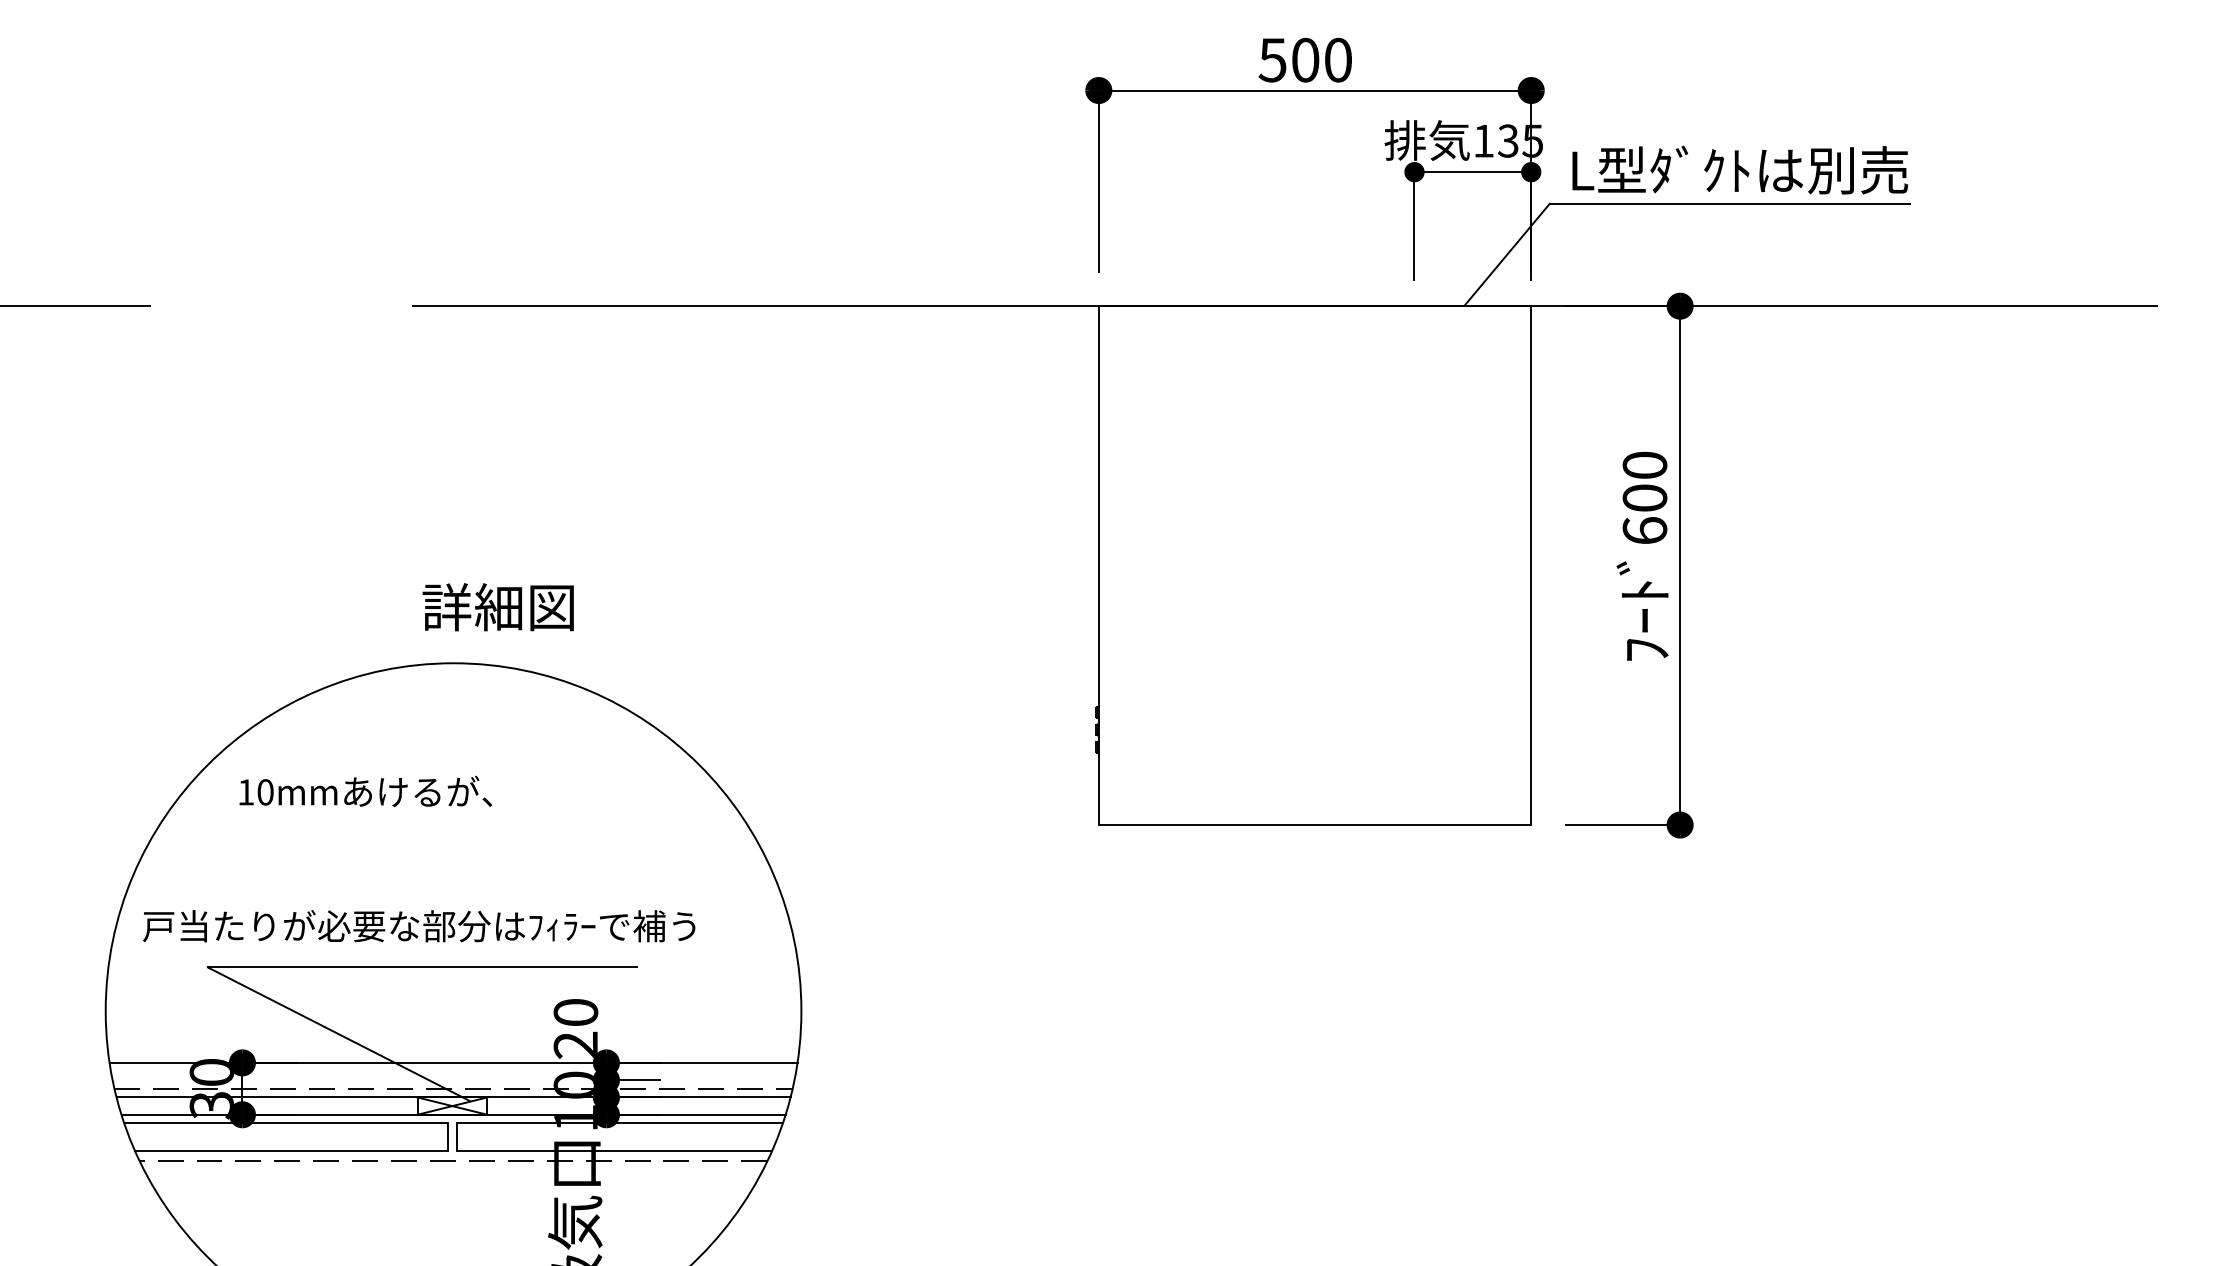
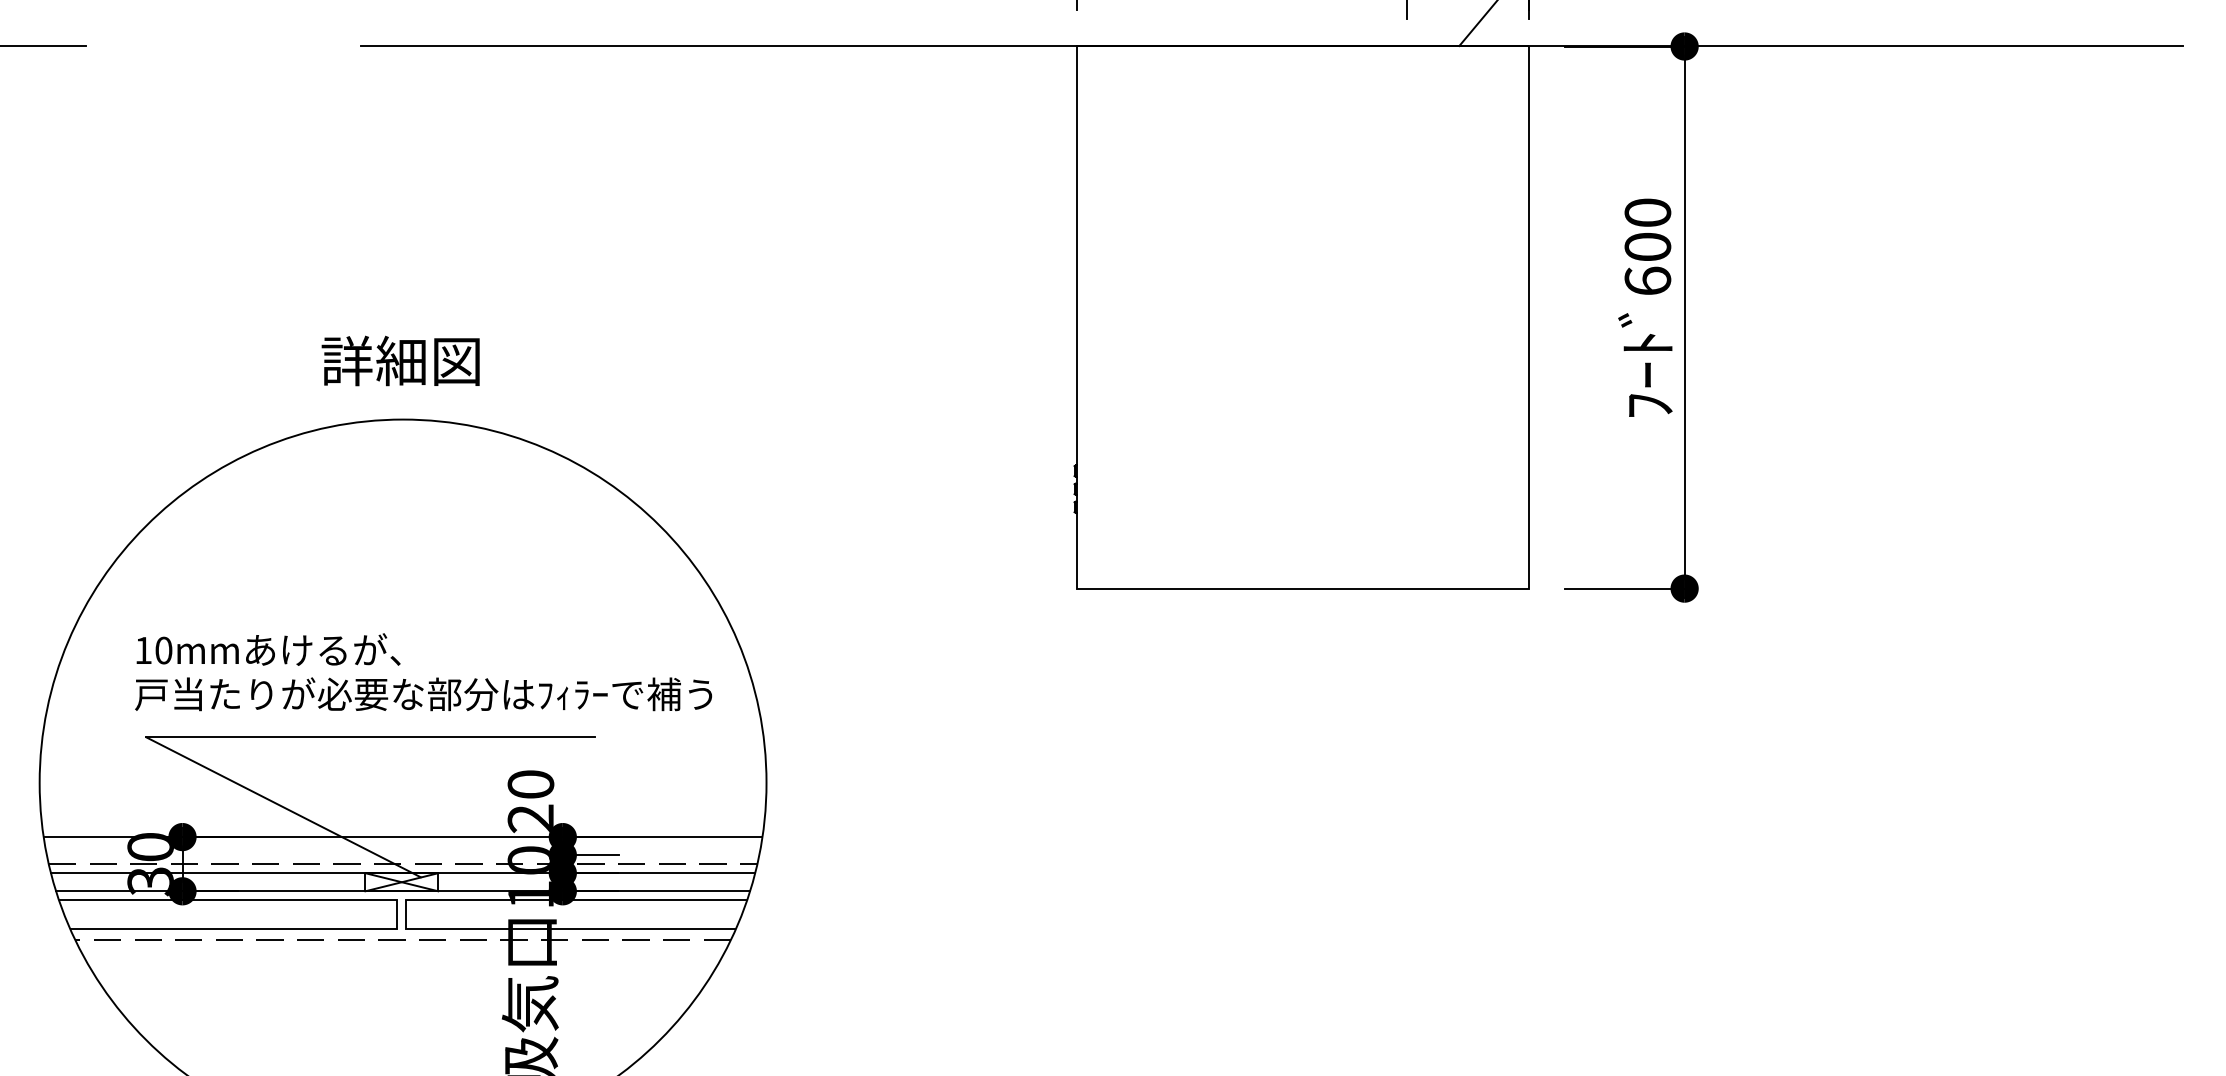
text: (497, 607) -> (399, 361), moved
text: (365, 791) -> (268, 649), moved
text: (419, 926) -> (423, 694), moved

